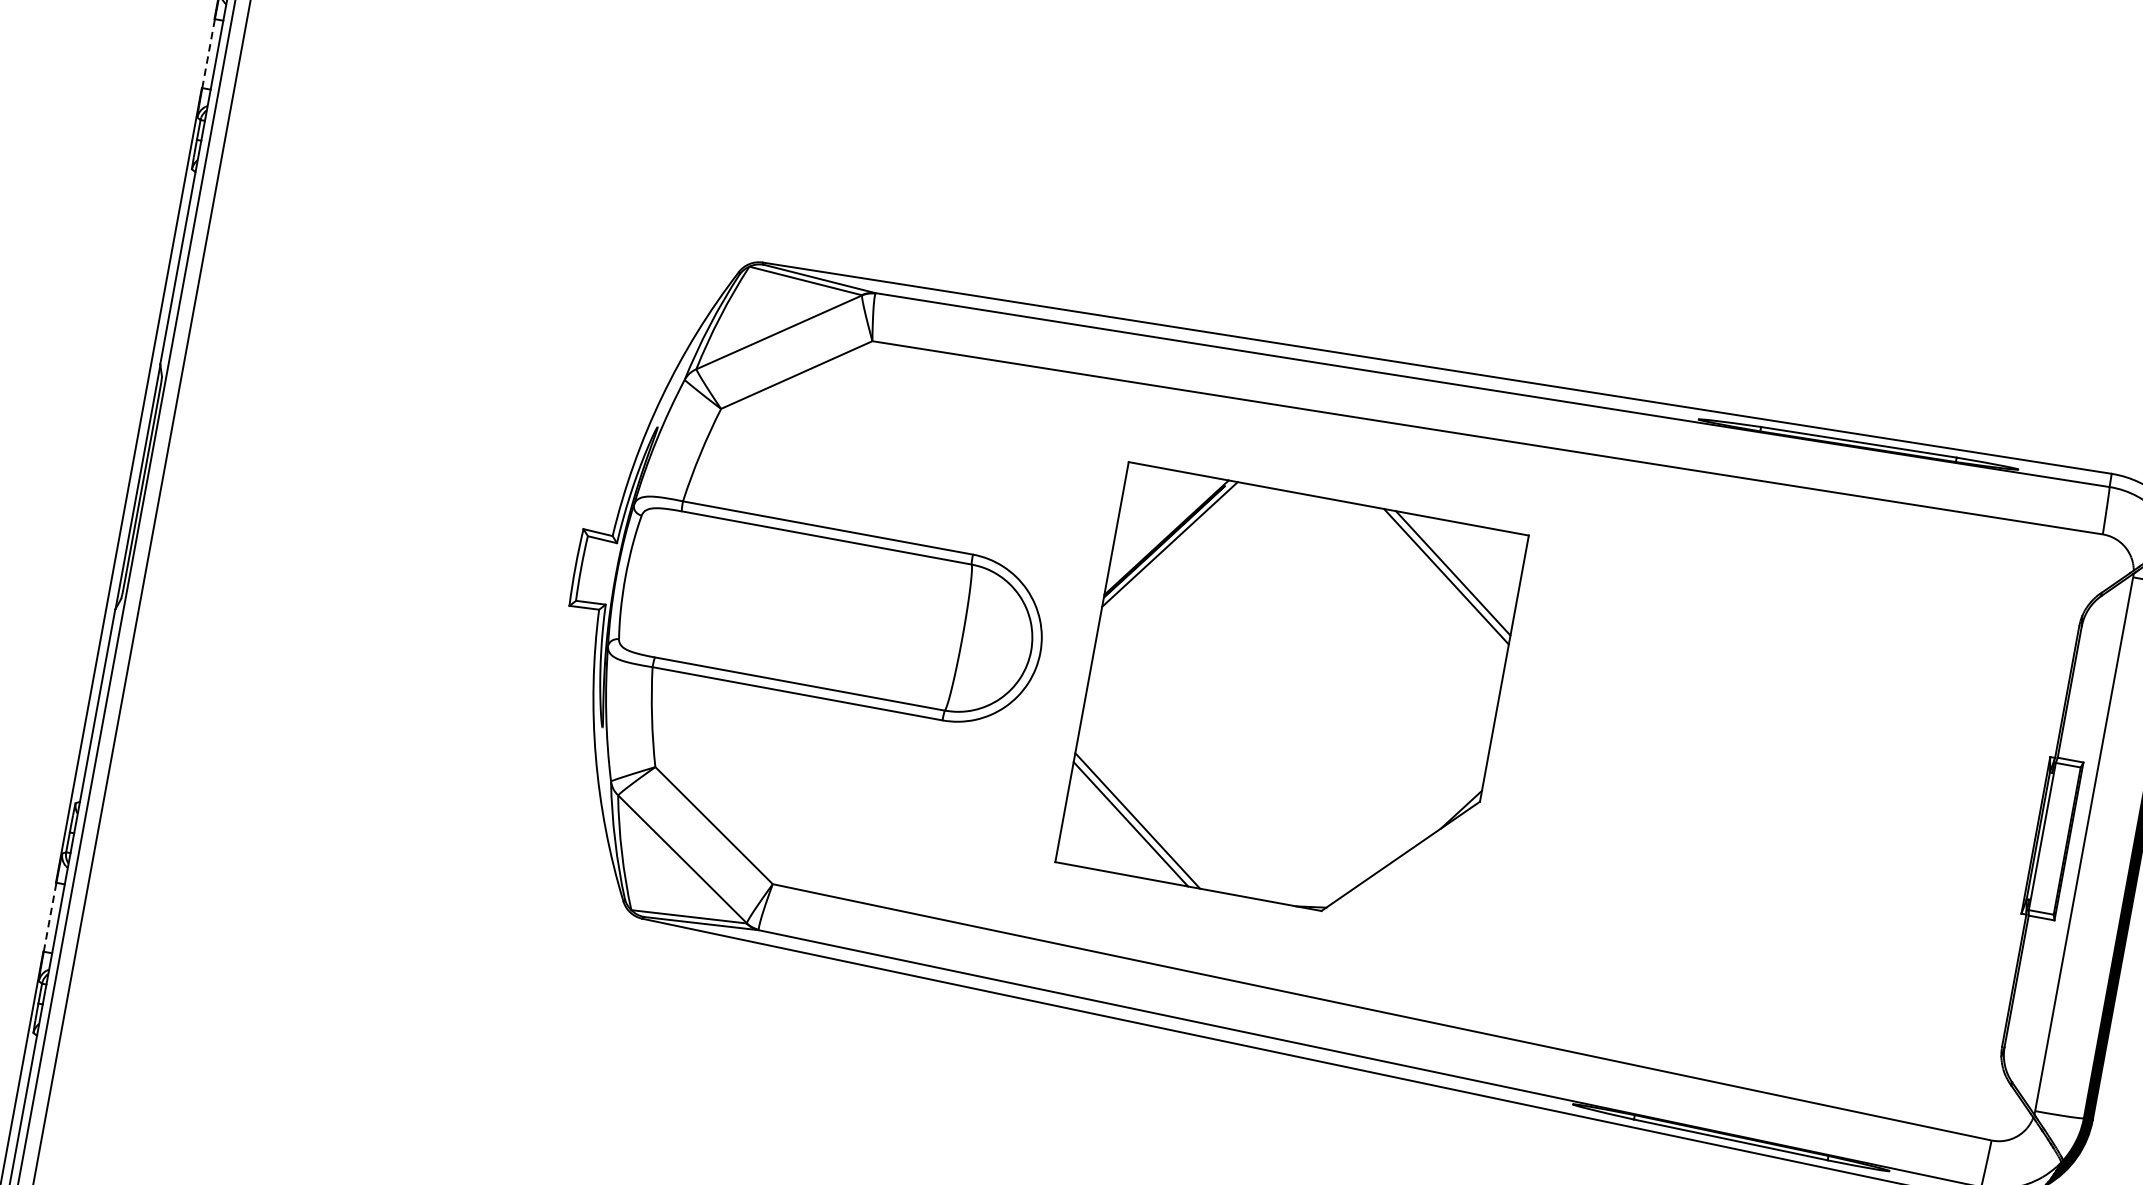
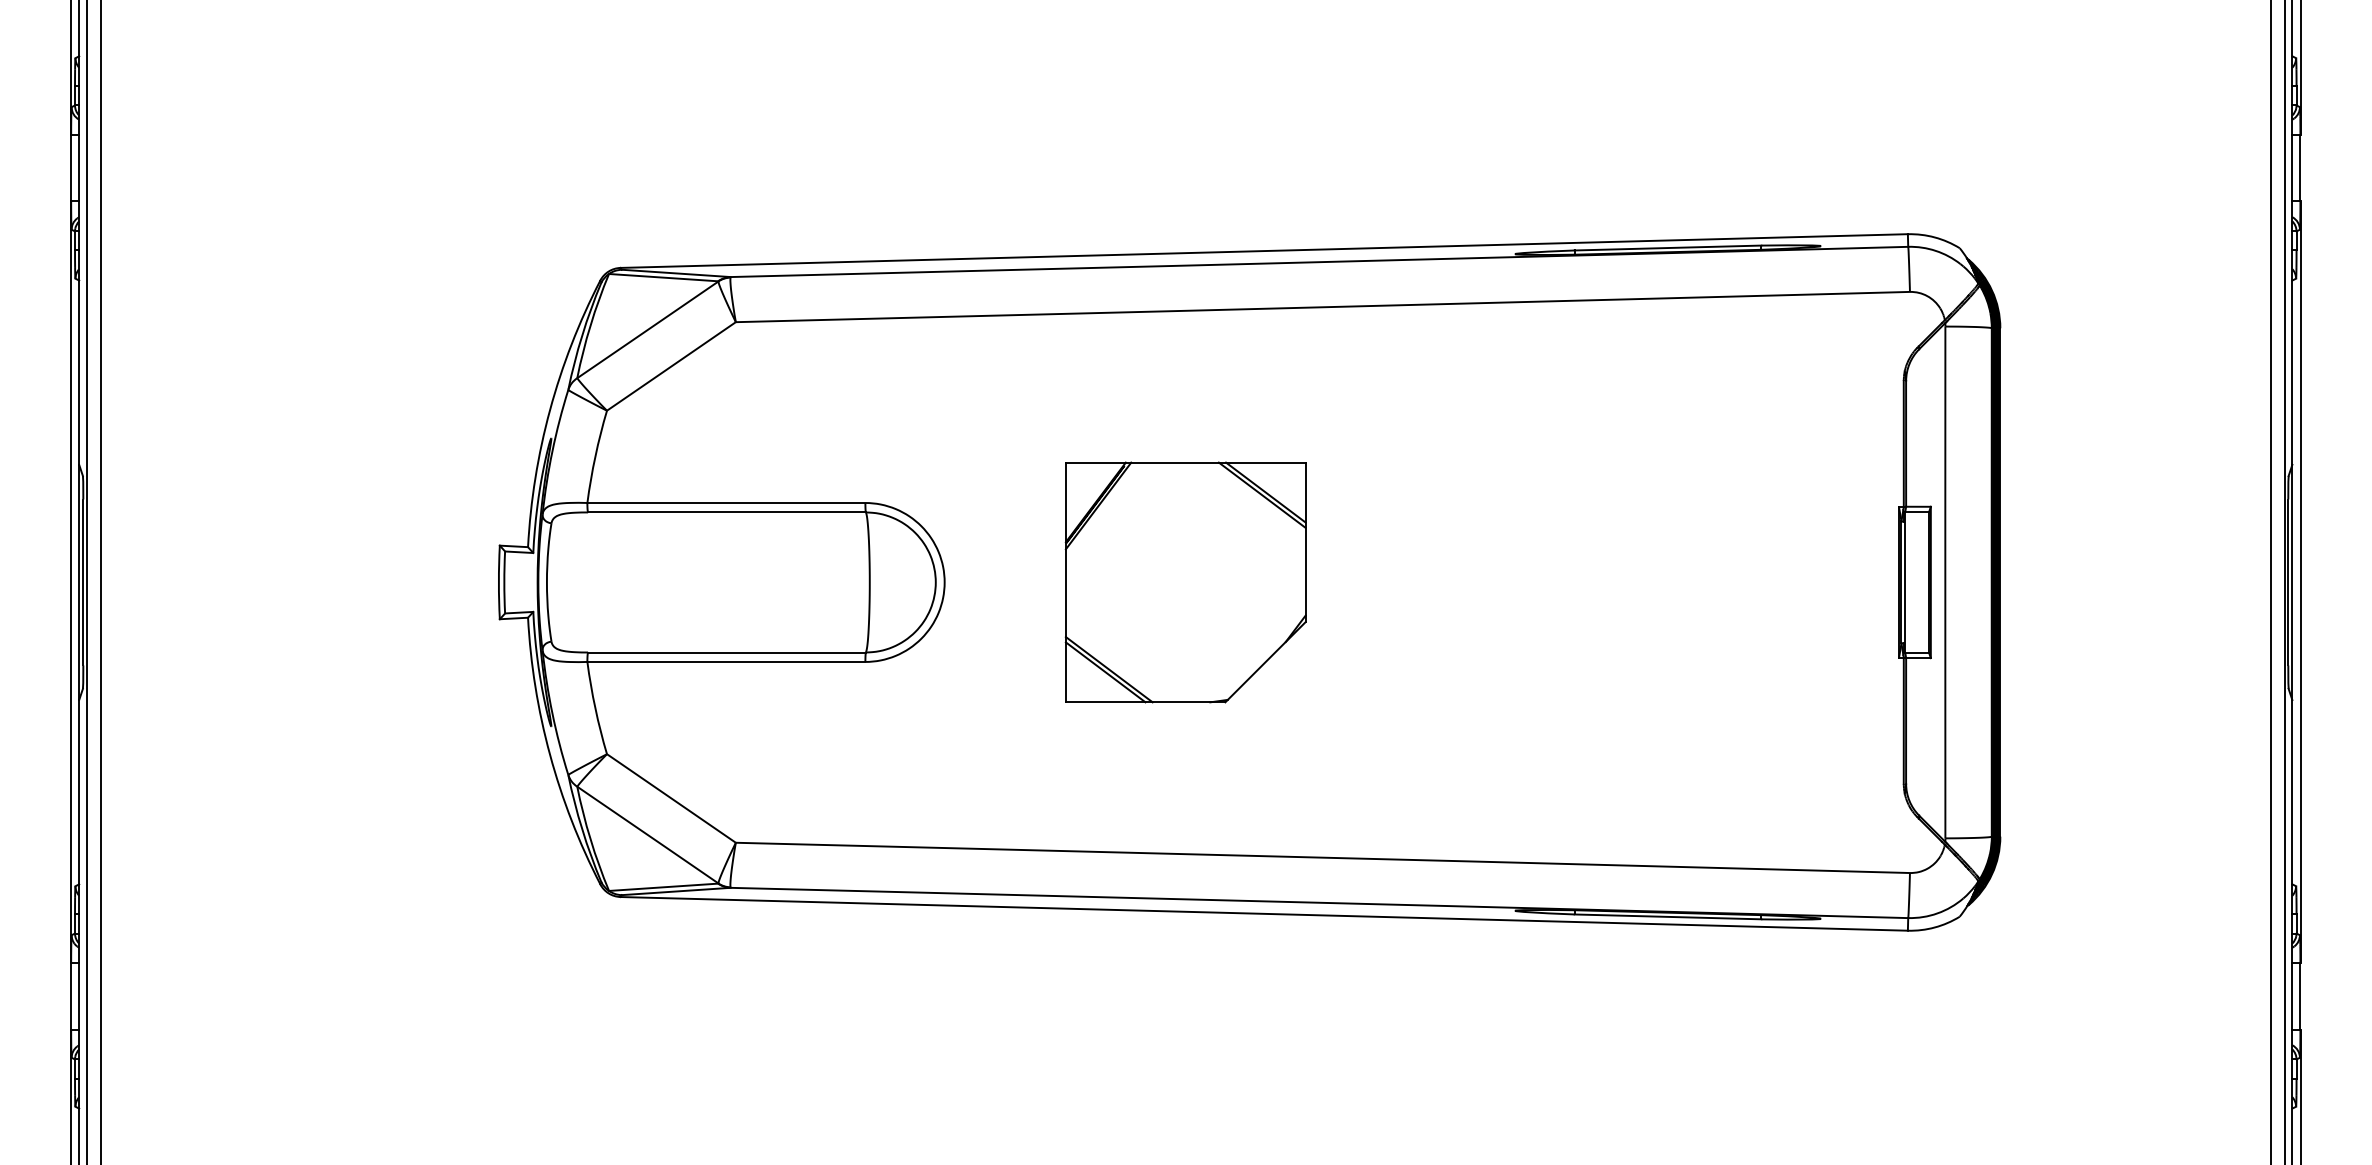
line: (209, 52) -> (71, 167), dashed -> solid
part: (1291, 698) -> (1185, 582), size x0.62
line: (50, 917) -> (71, 996), dashed -> solid

